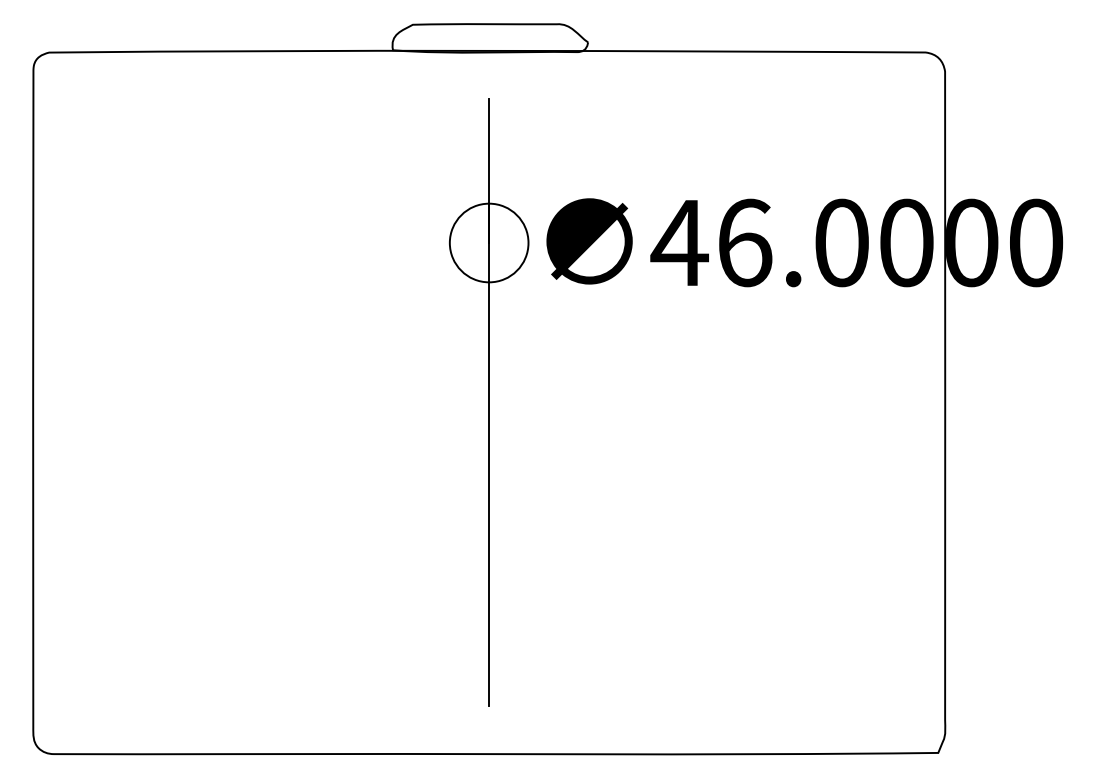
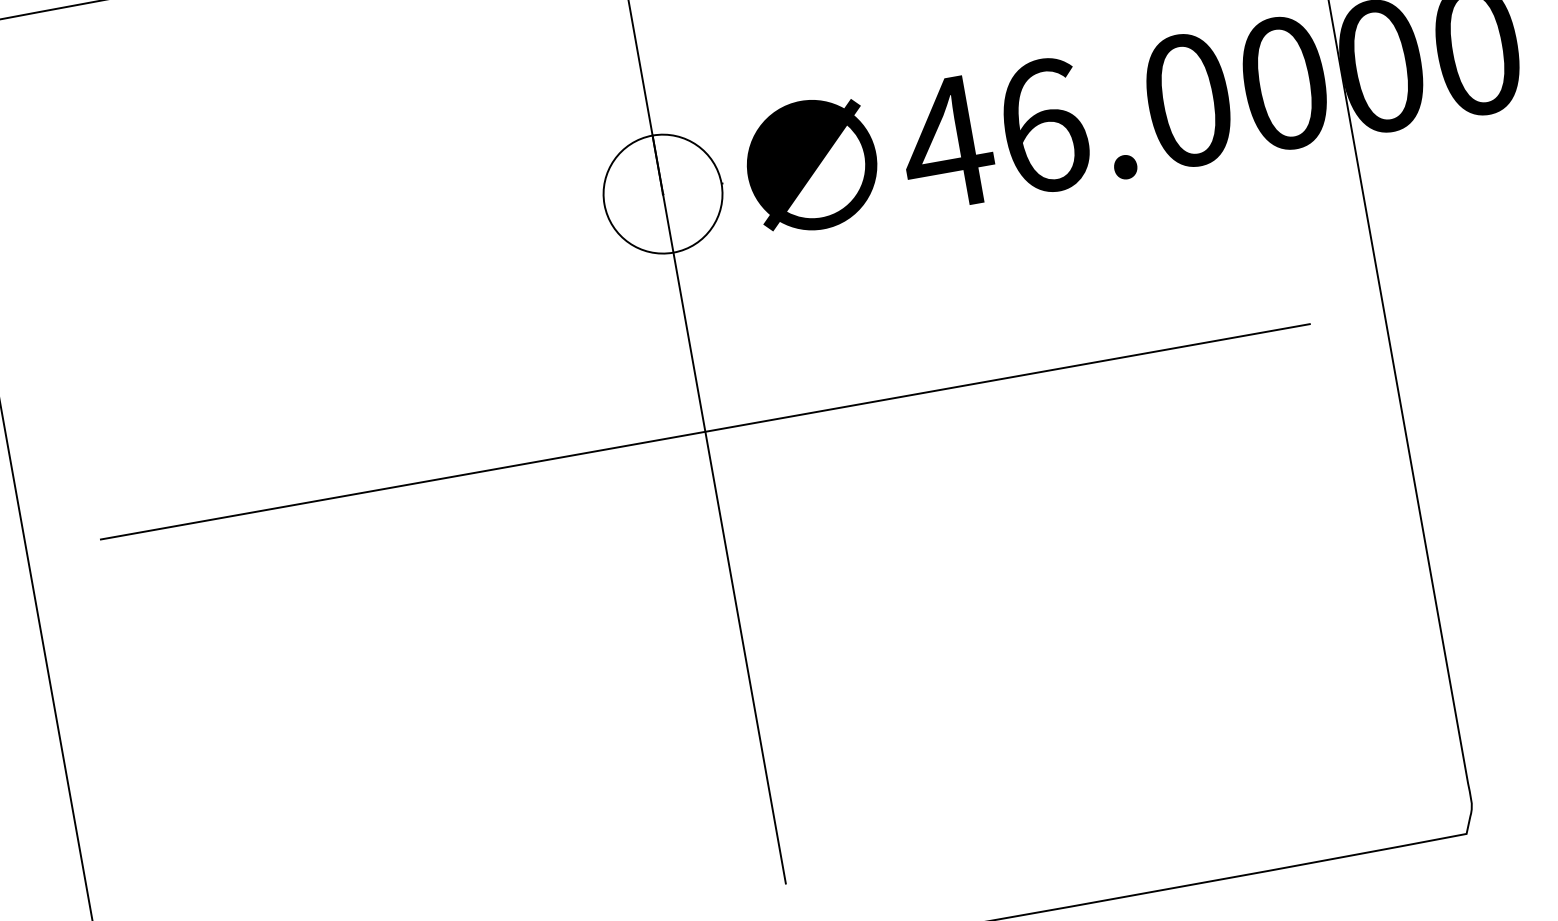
line: (489, 402) -> (705, 431), added

